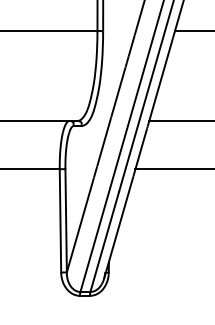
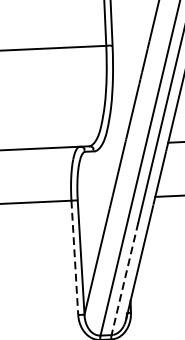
line: (60, 220) -> (74, 257), solid -> dashed
line: (104, 242) -> (124, 279), solid -> dashed

